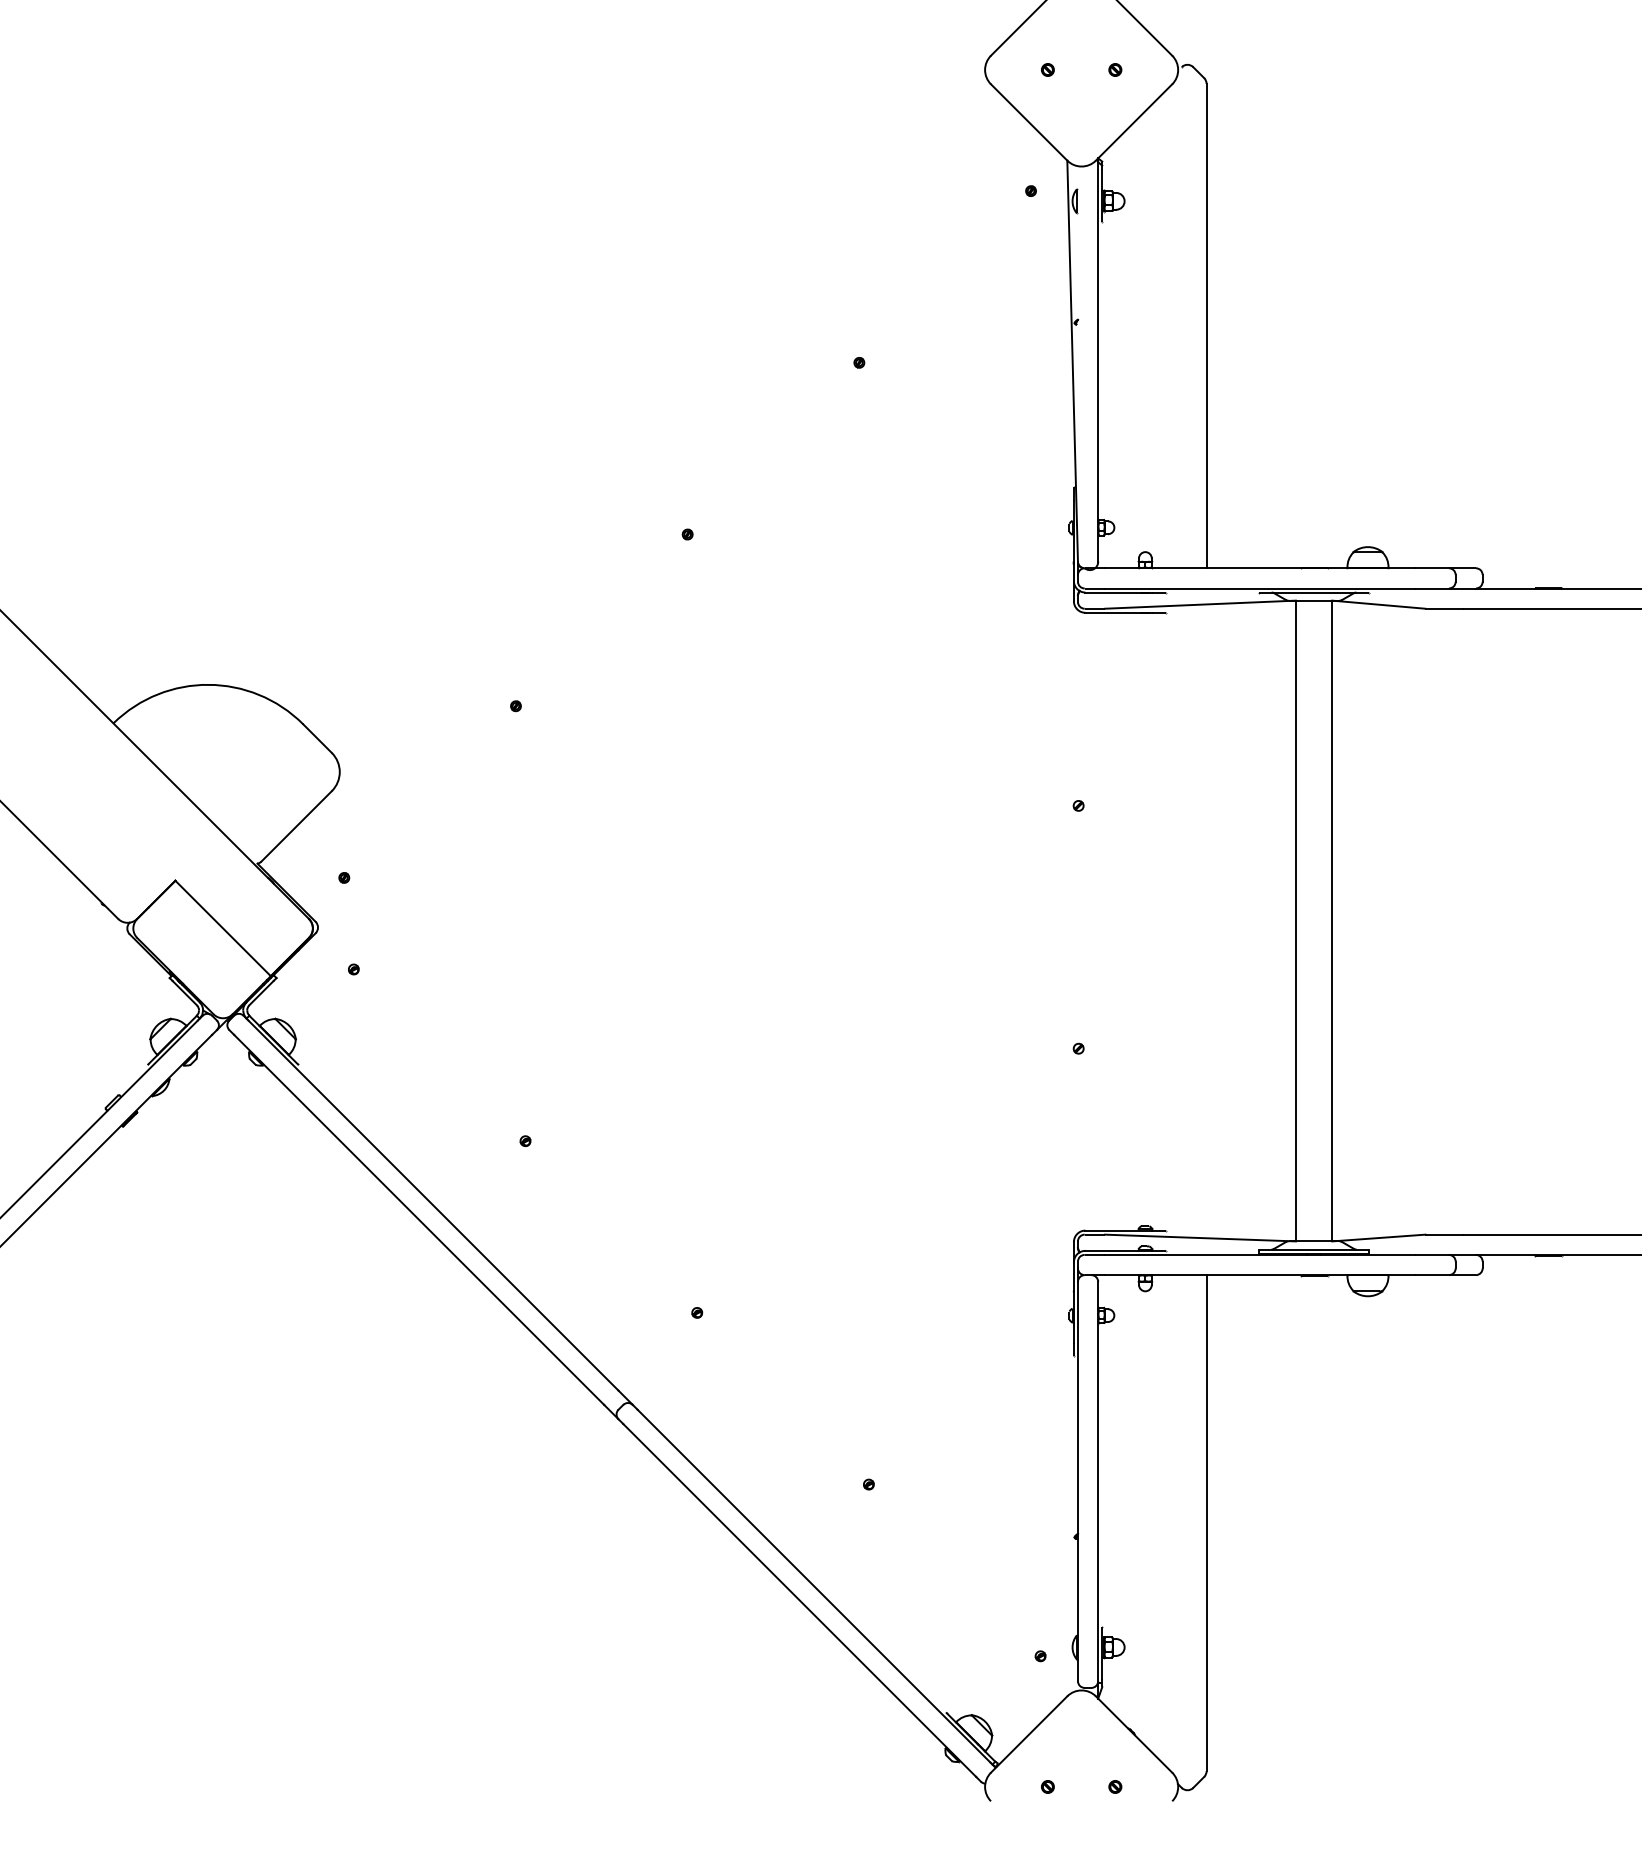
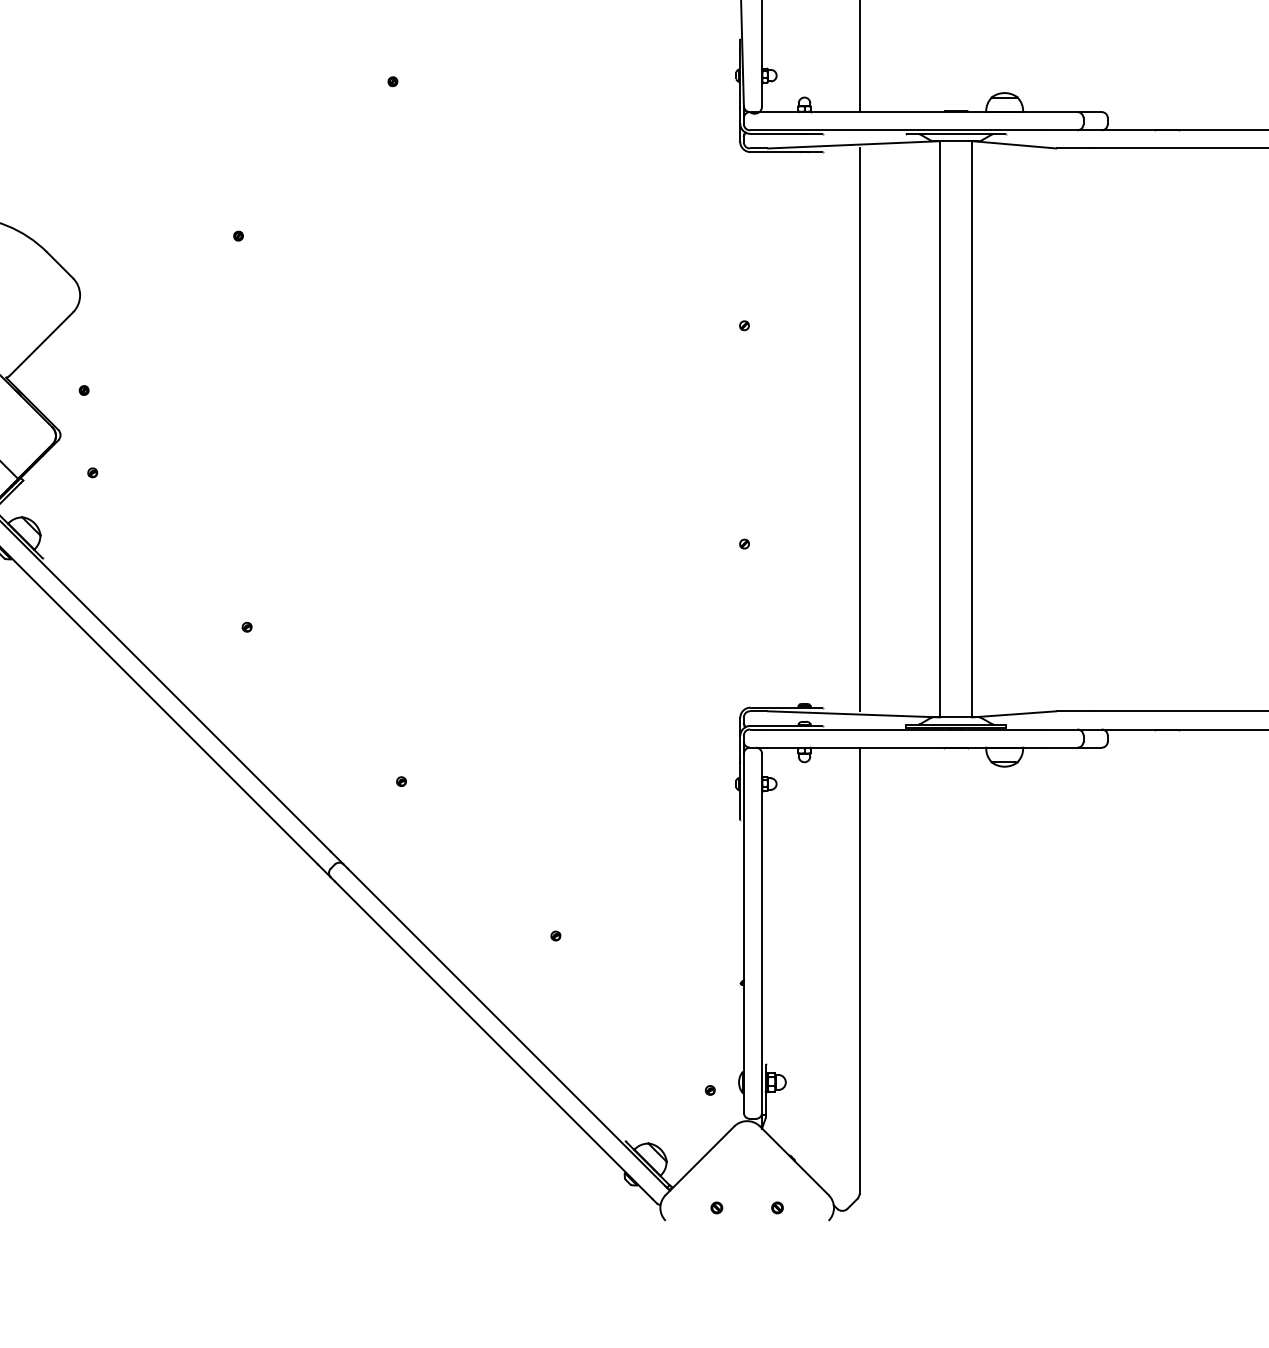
line: (1206, 921) -> (859, 429), added

